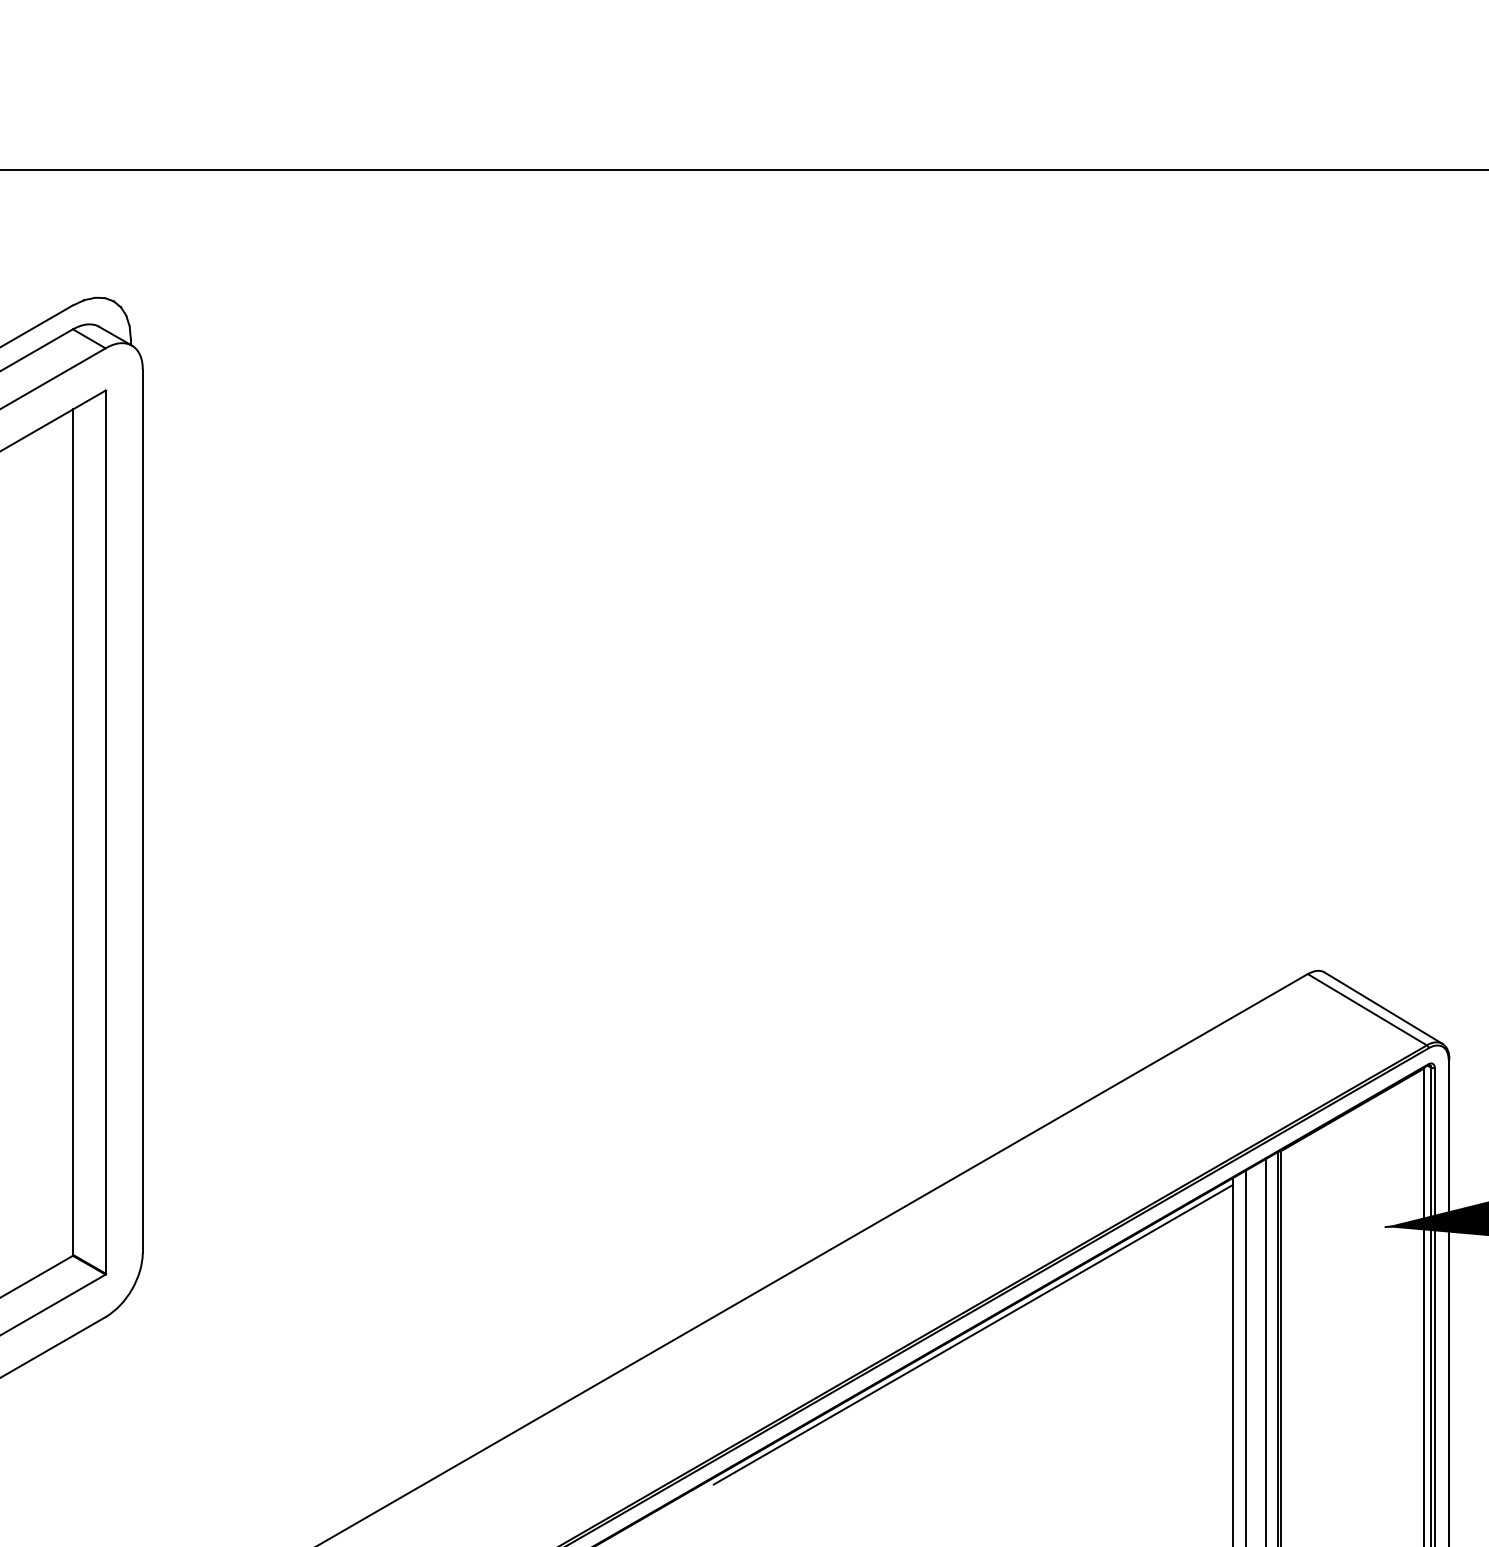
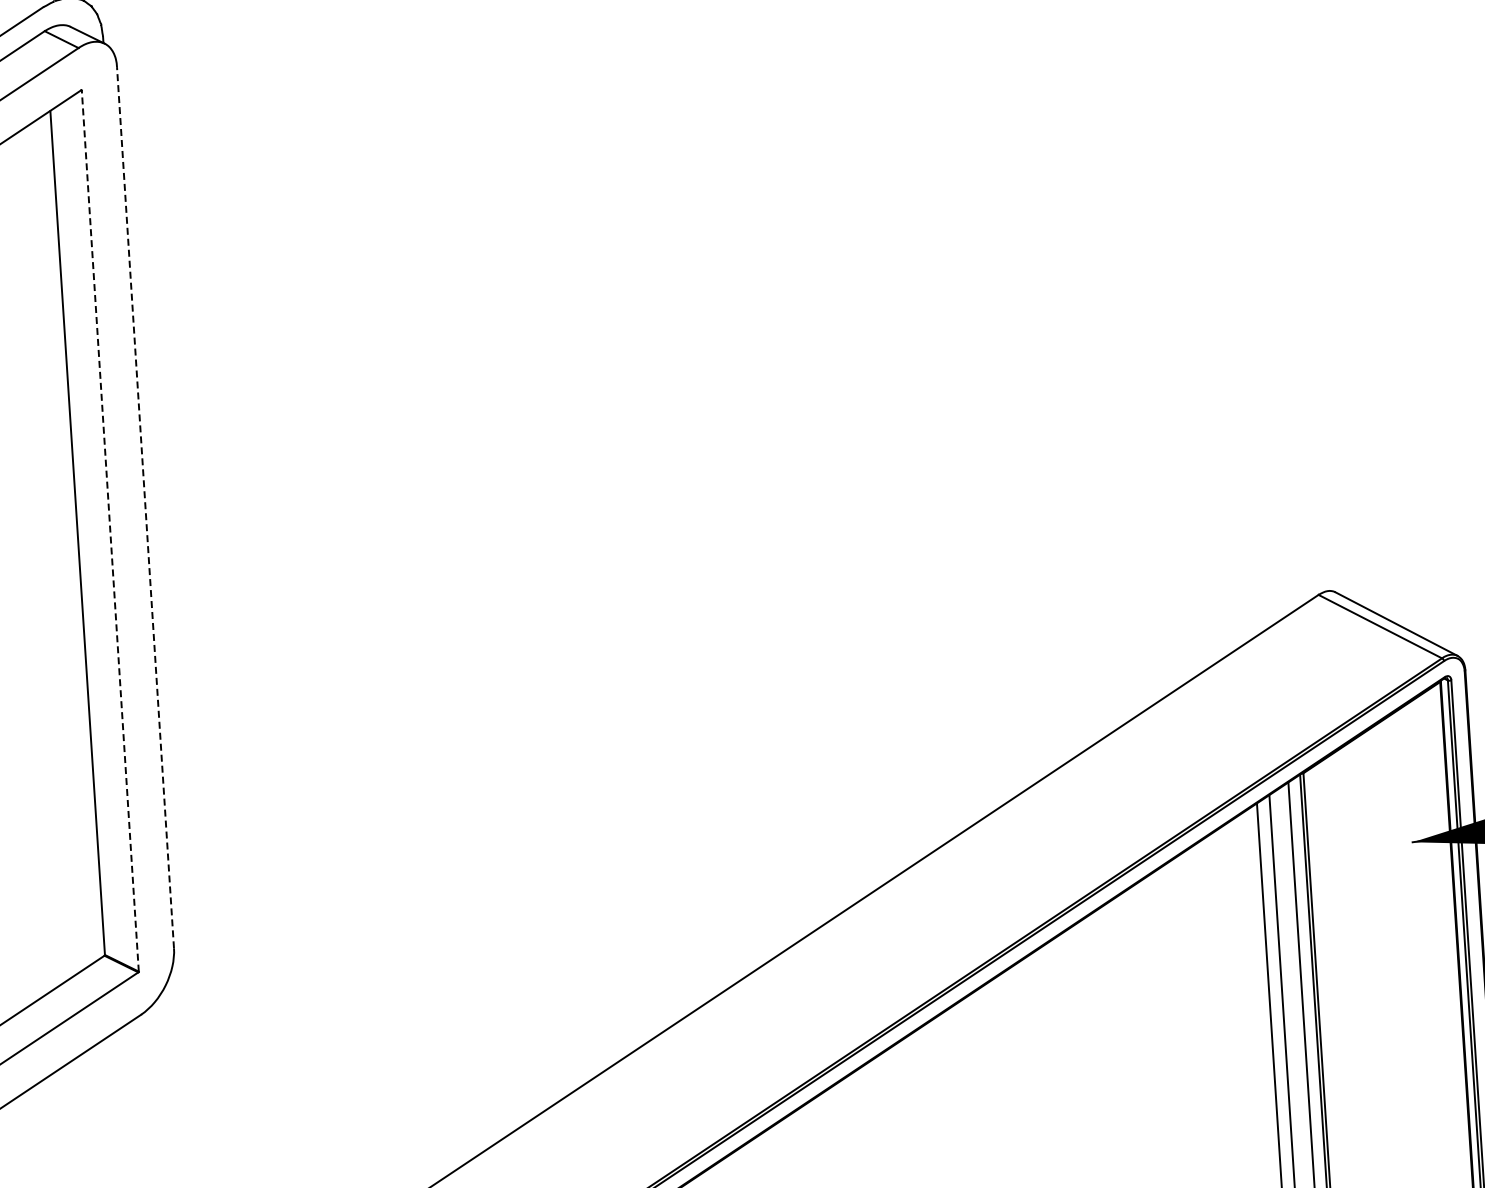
line: (142, 811) -> (145, 507), solid -> dashed
line: (106, 832) -> (110, 531), solid -> dashed
line: (972, 1334) -> (1007, 976), removed

